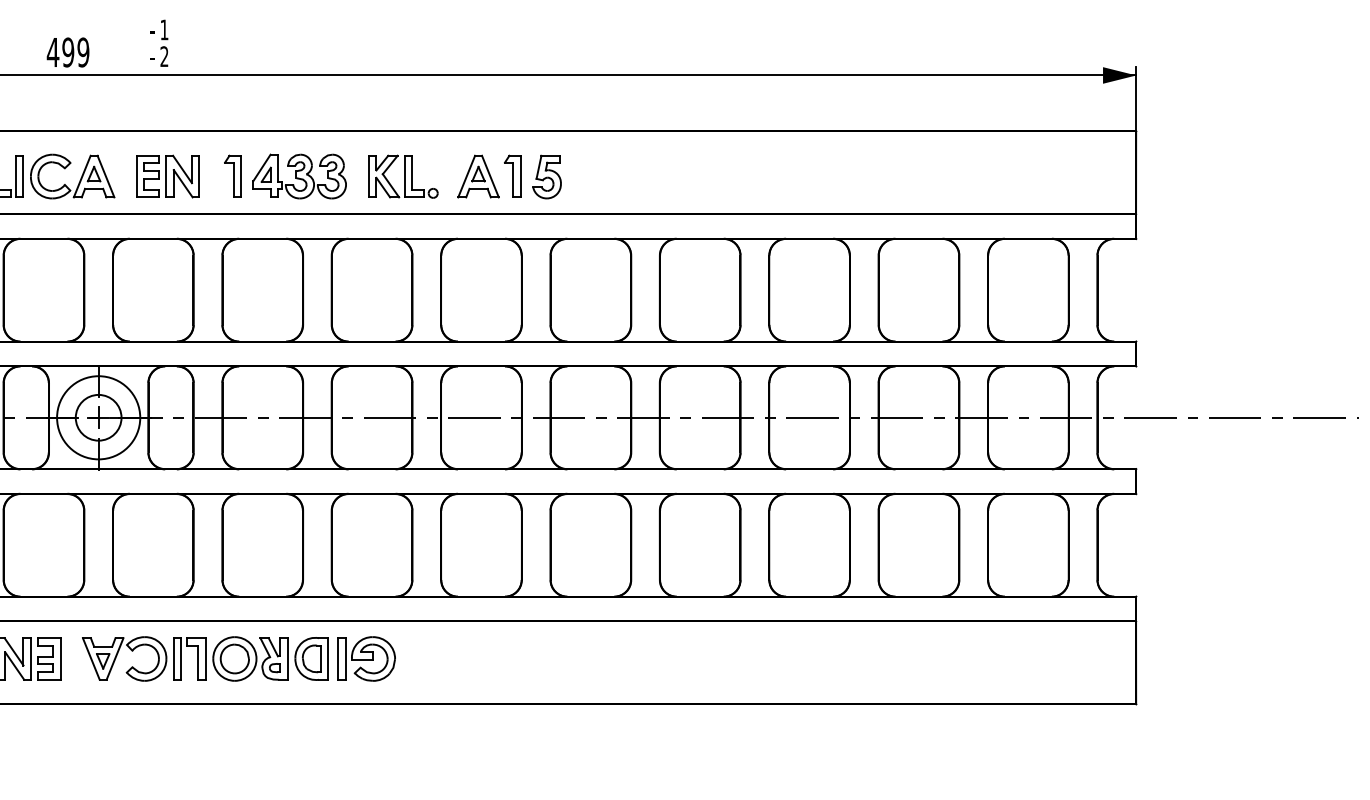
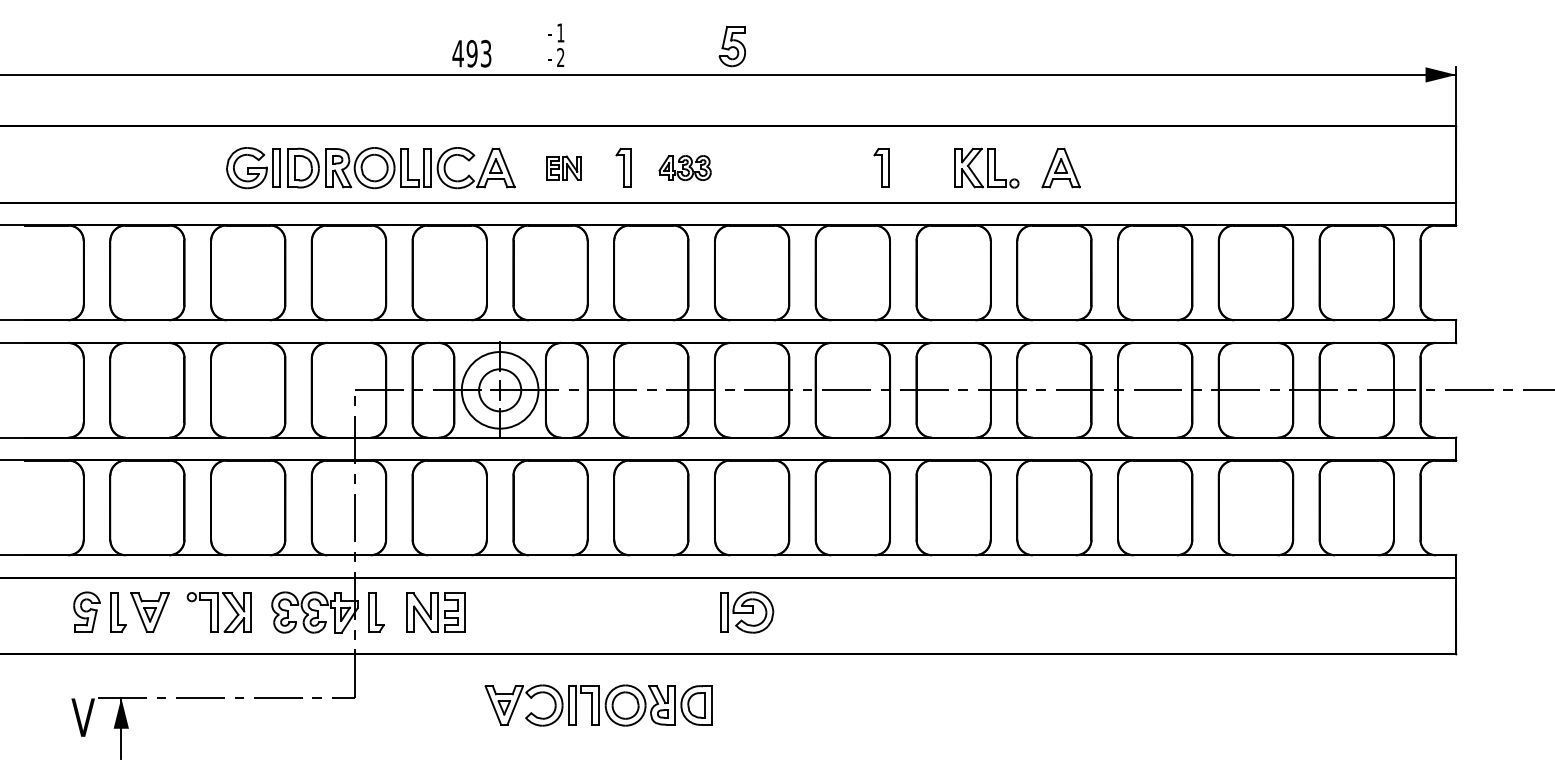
text: (82, 52) -> (485, 53), 499 -> 493
part: (167, 175) -> (563, 167), size x0.6
part: (298, 175) -> (684, 167), size x0.6
part: (402, 175) -> (986, 167), moved
part: (477, 175) -> (1060, 167), moved
part: (546, 177) -> (731, 46), moved
part: (205, 658) -> (598, 705), moved

